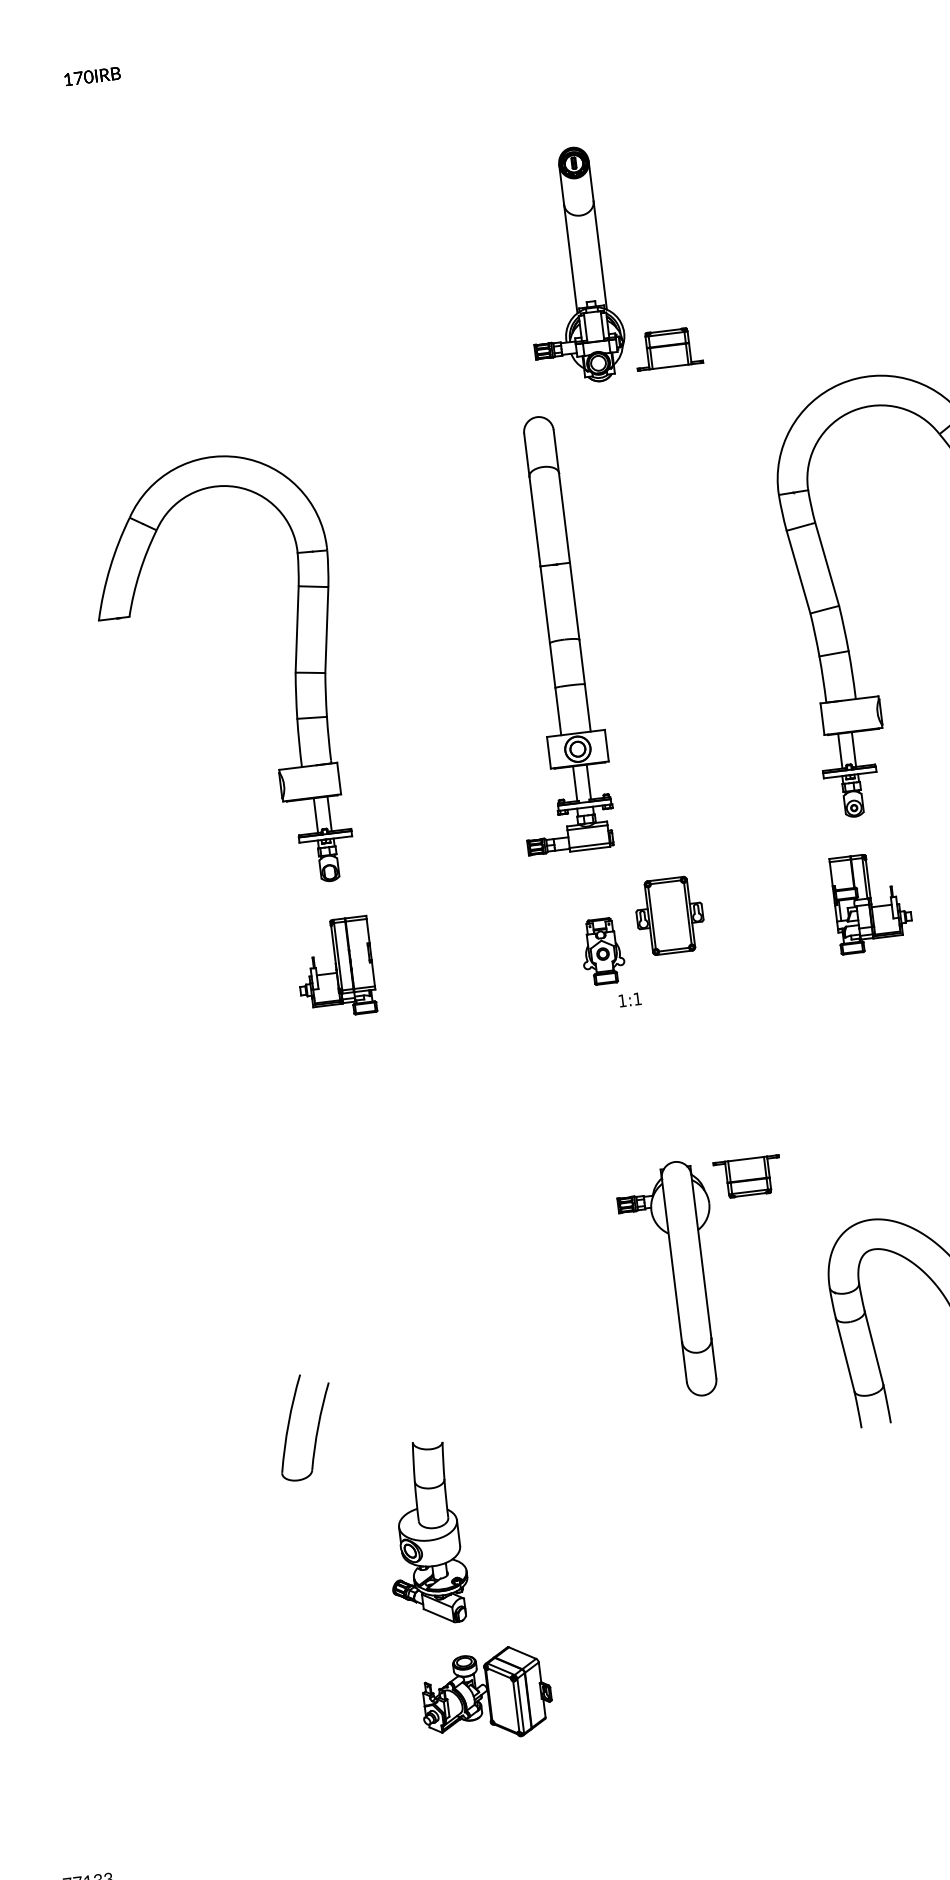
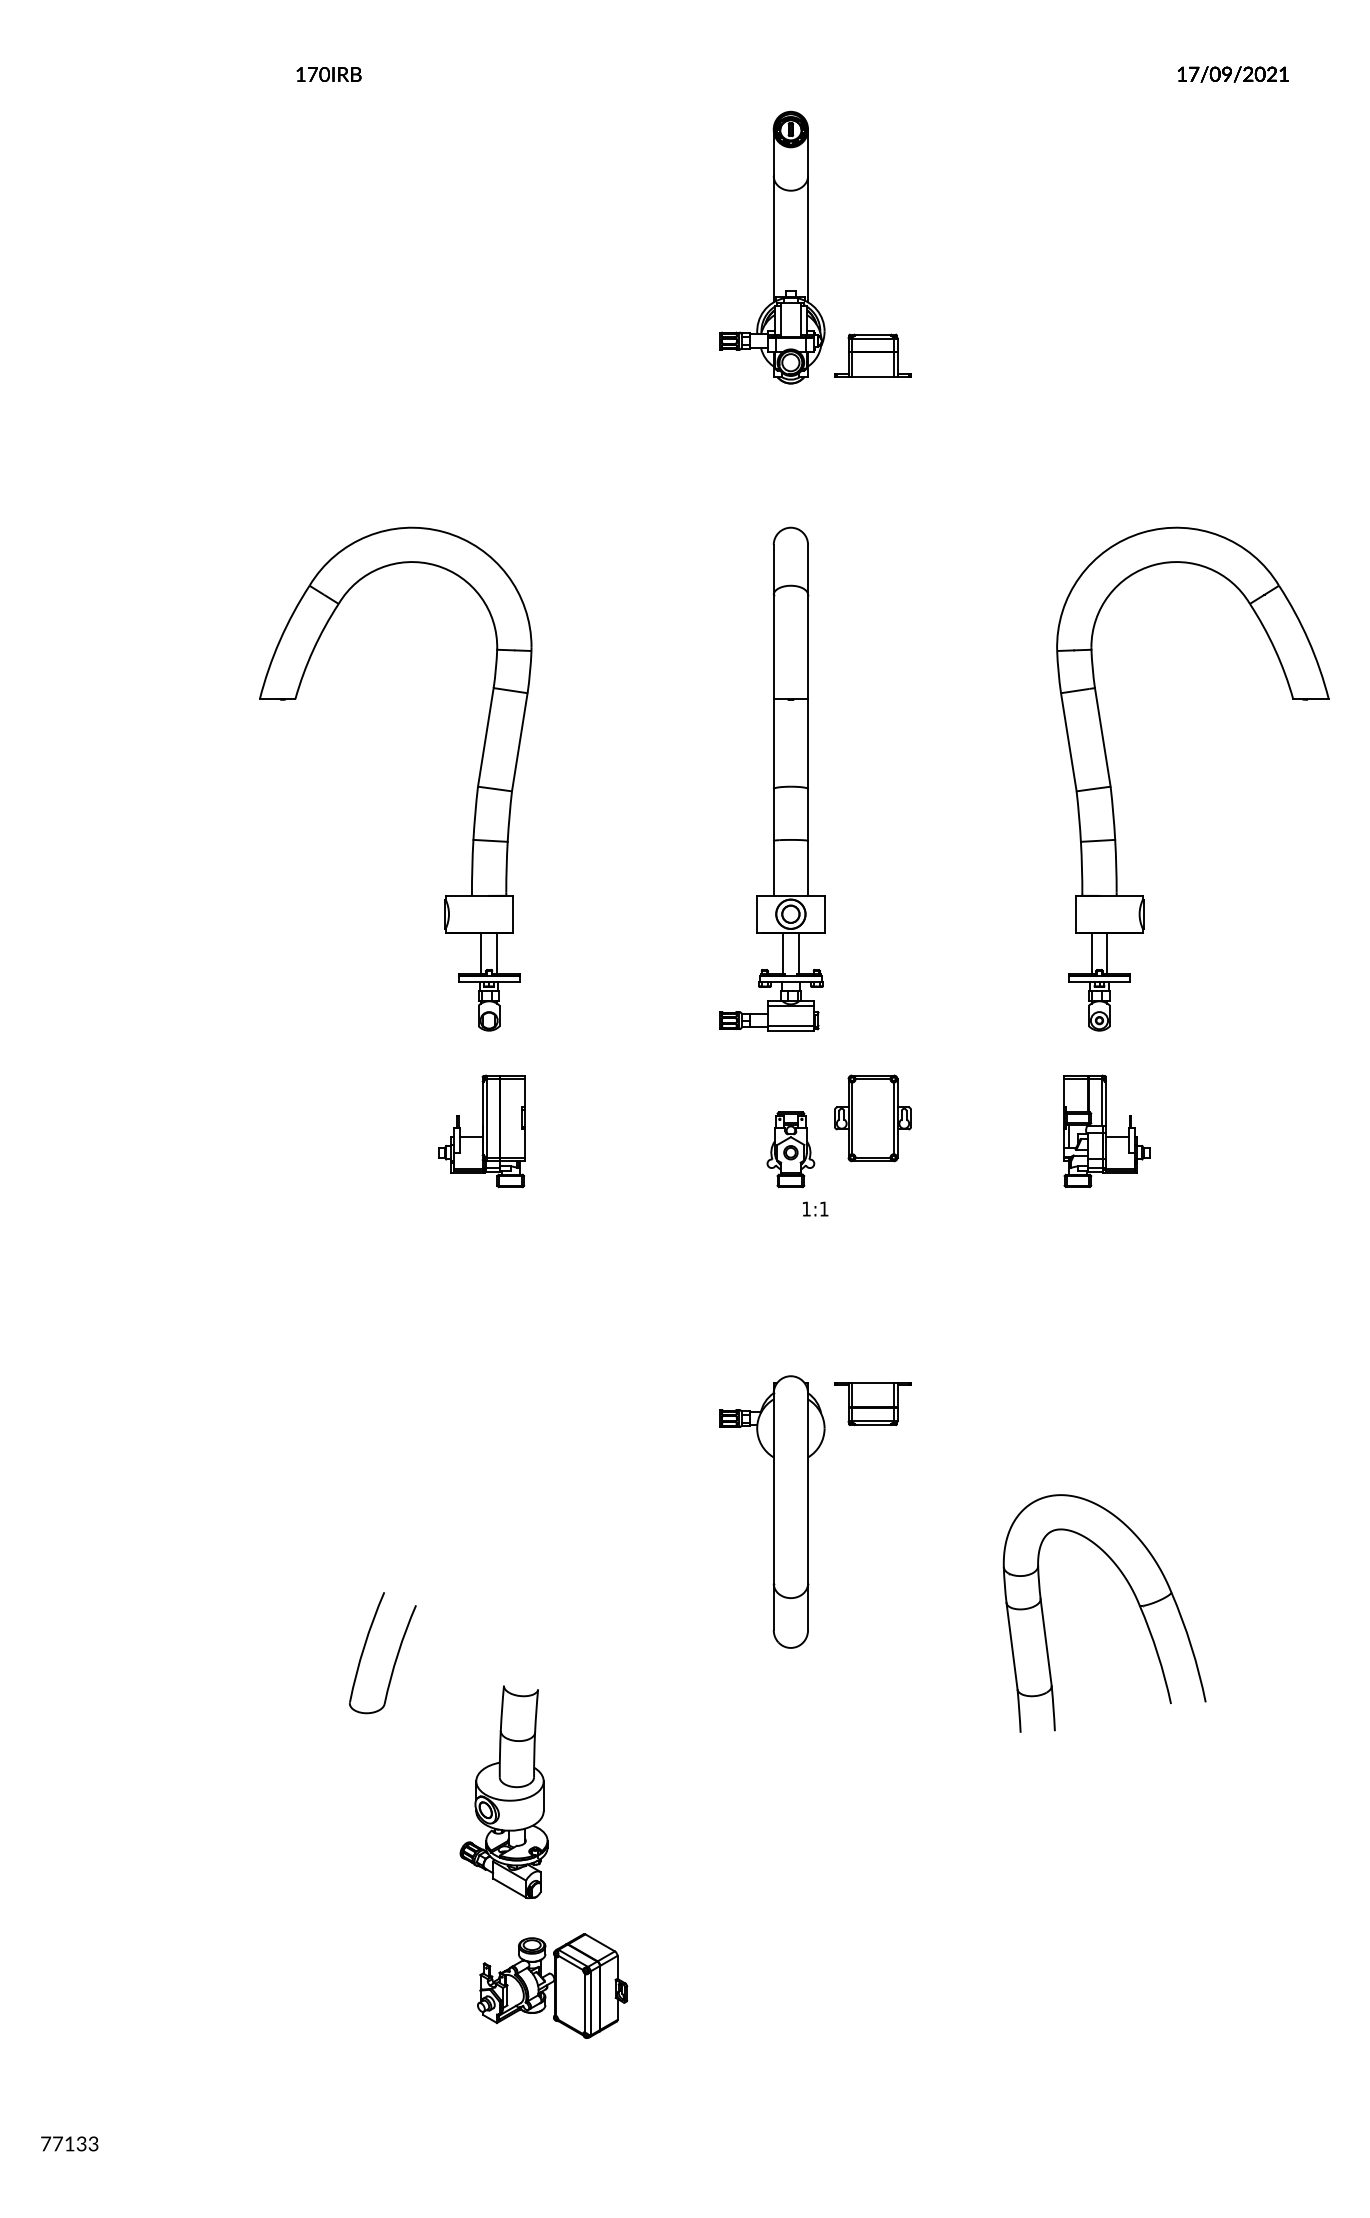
part: (601, 262) -> (808, 247), moved
part: (704, 1276) -> (808, 1511), moved

